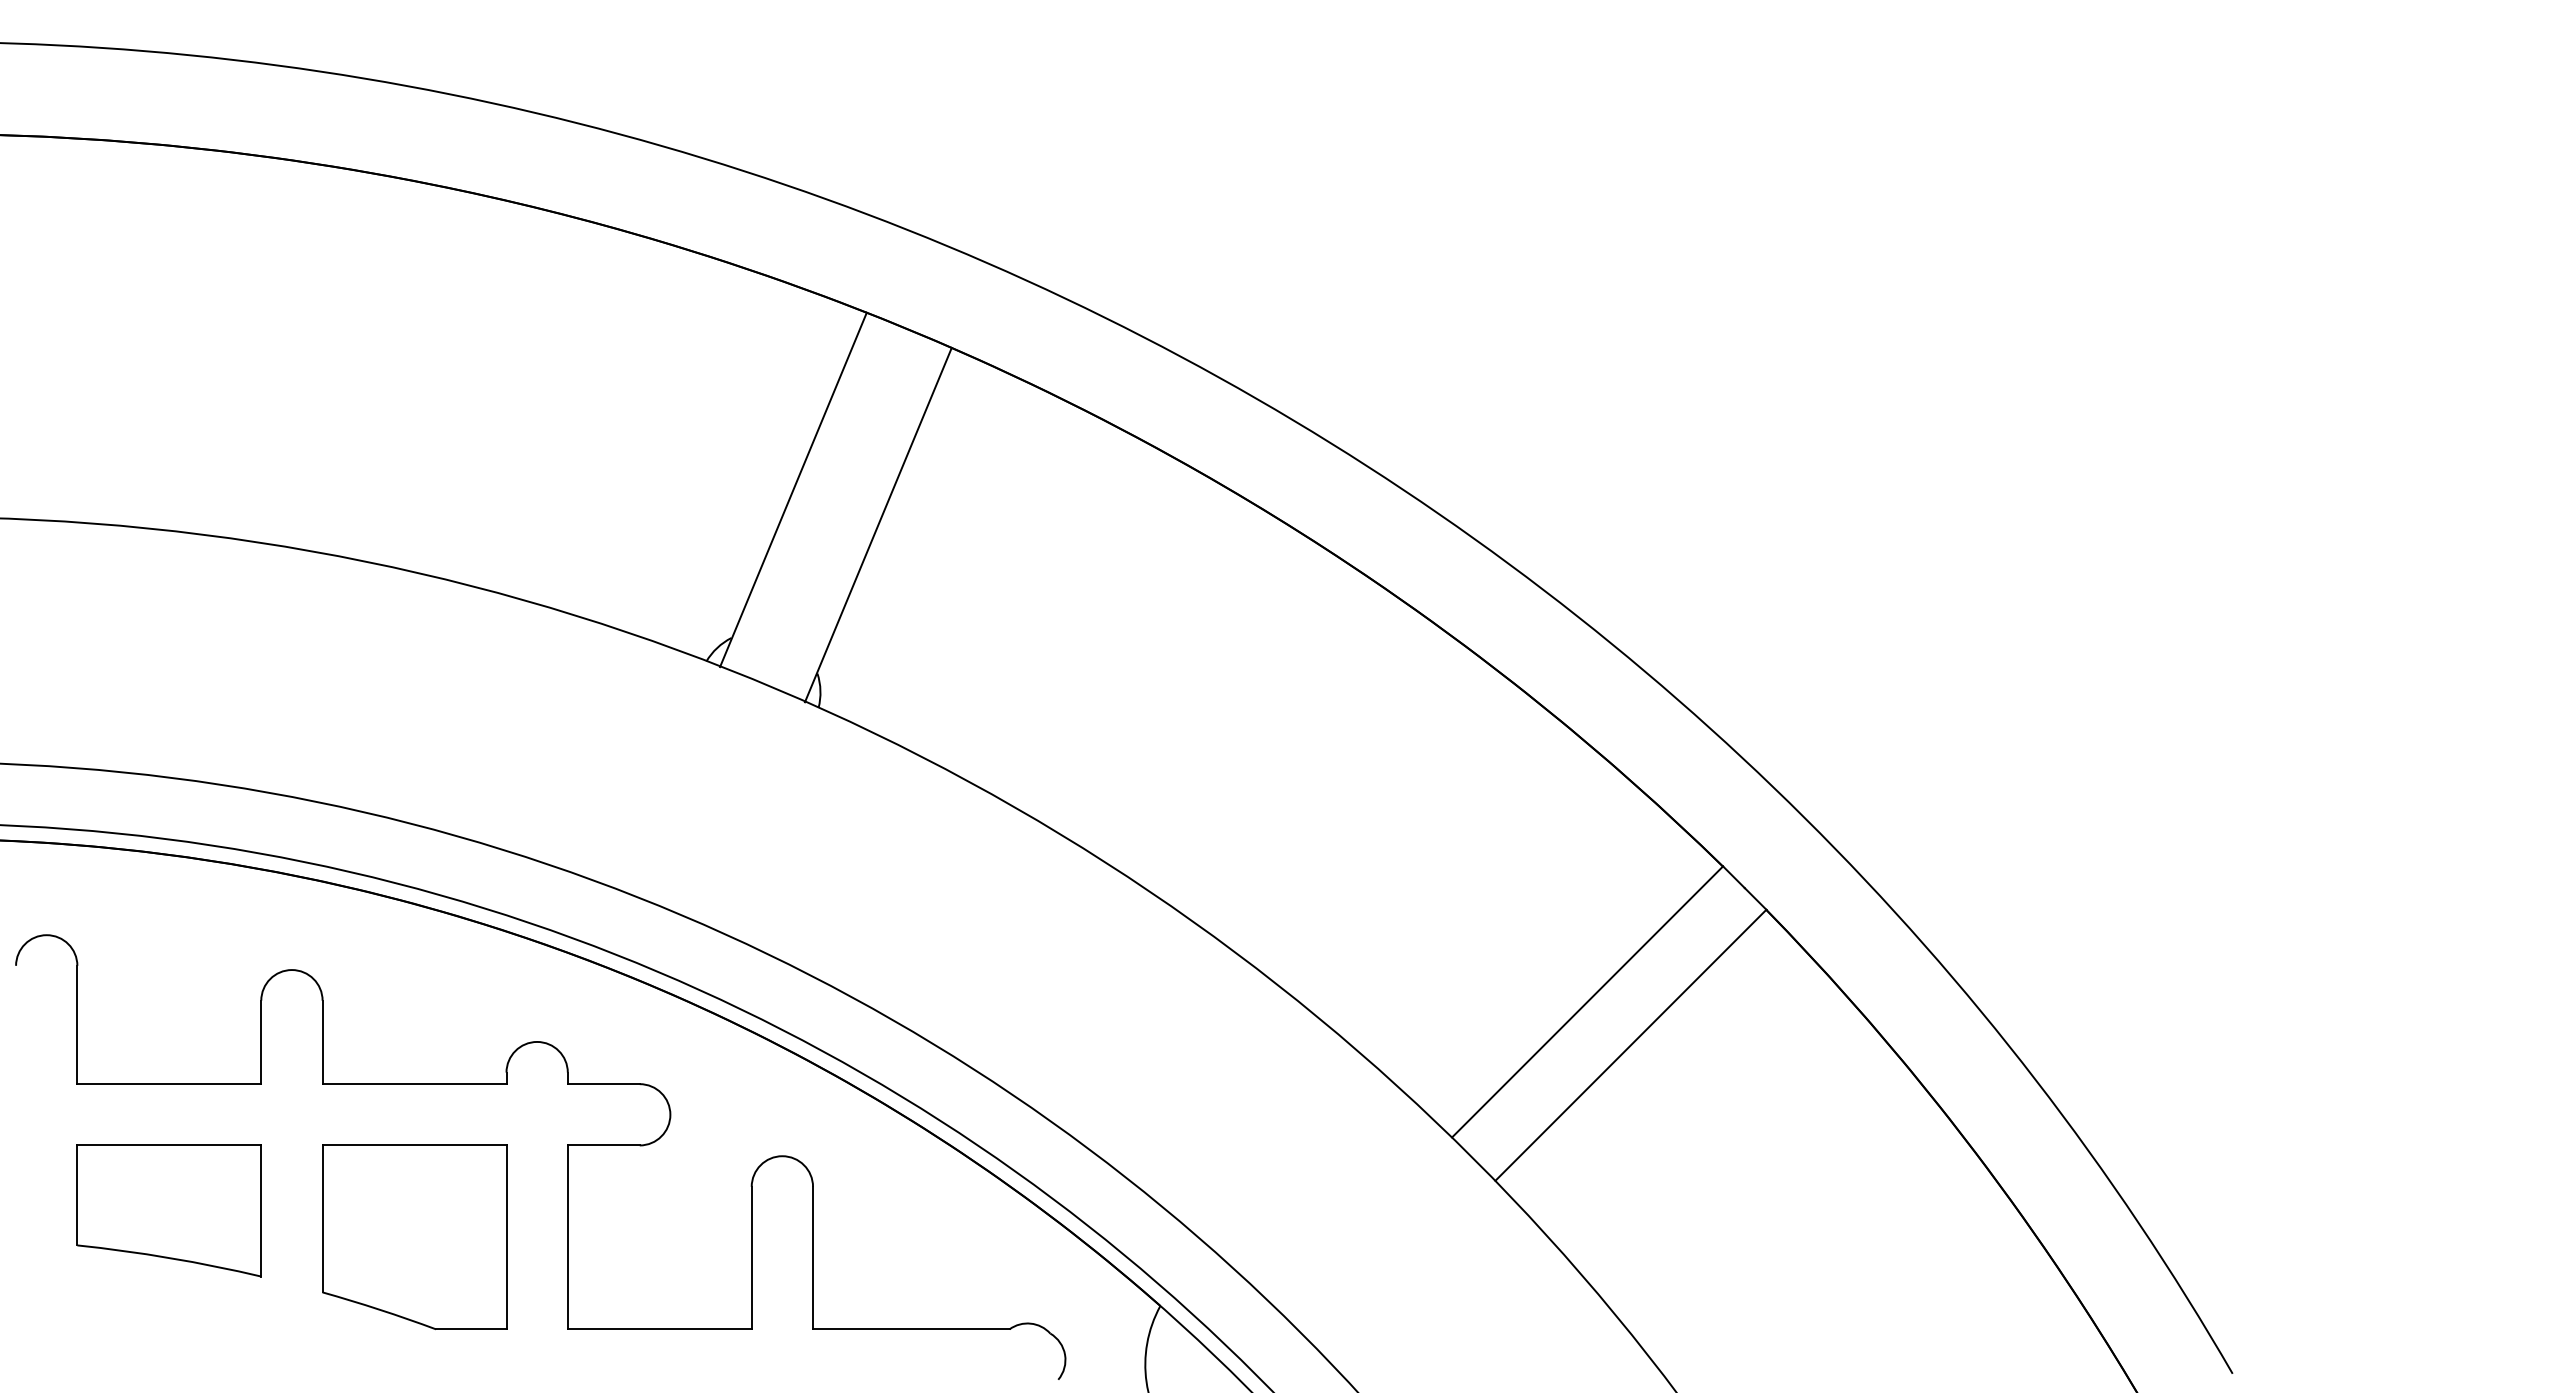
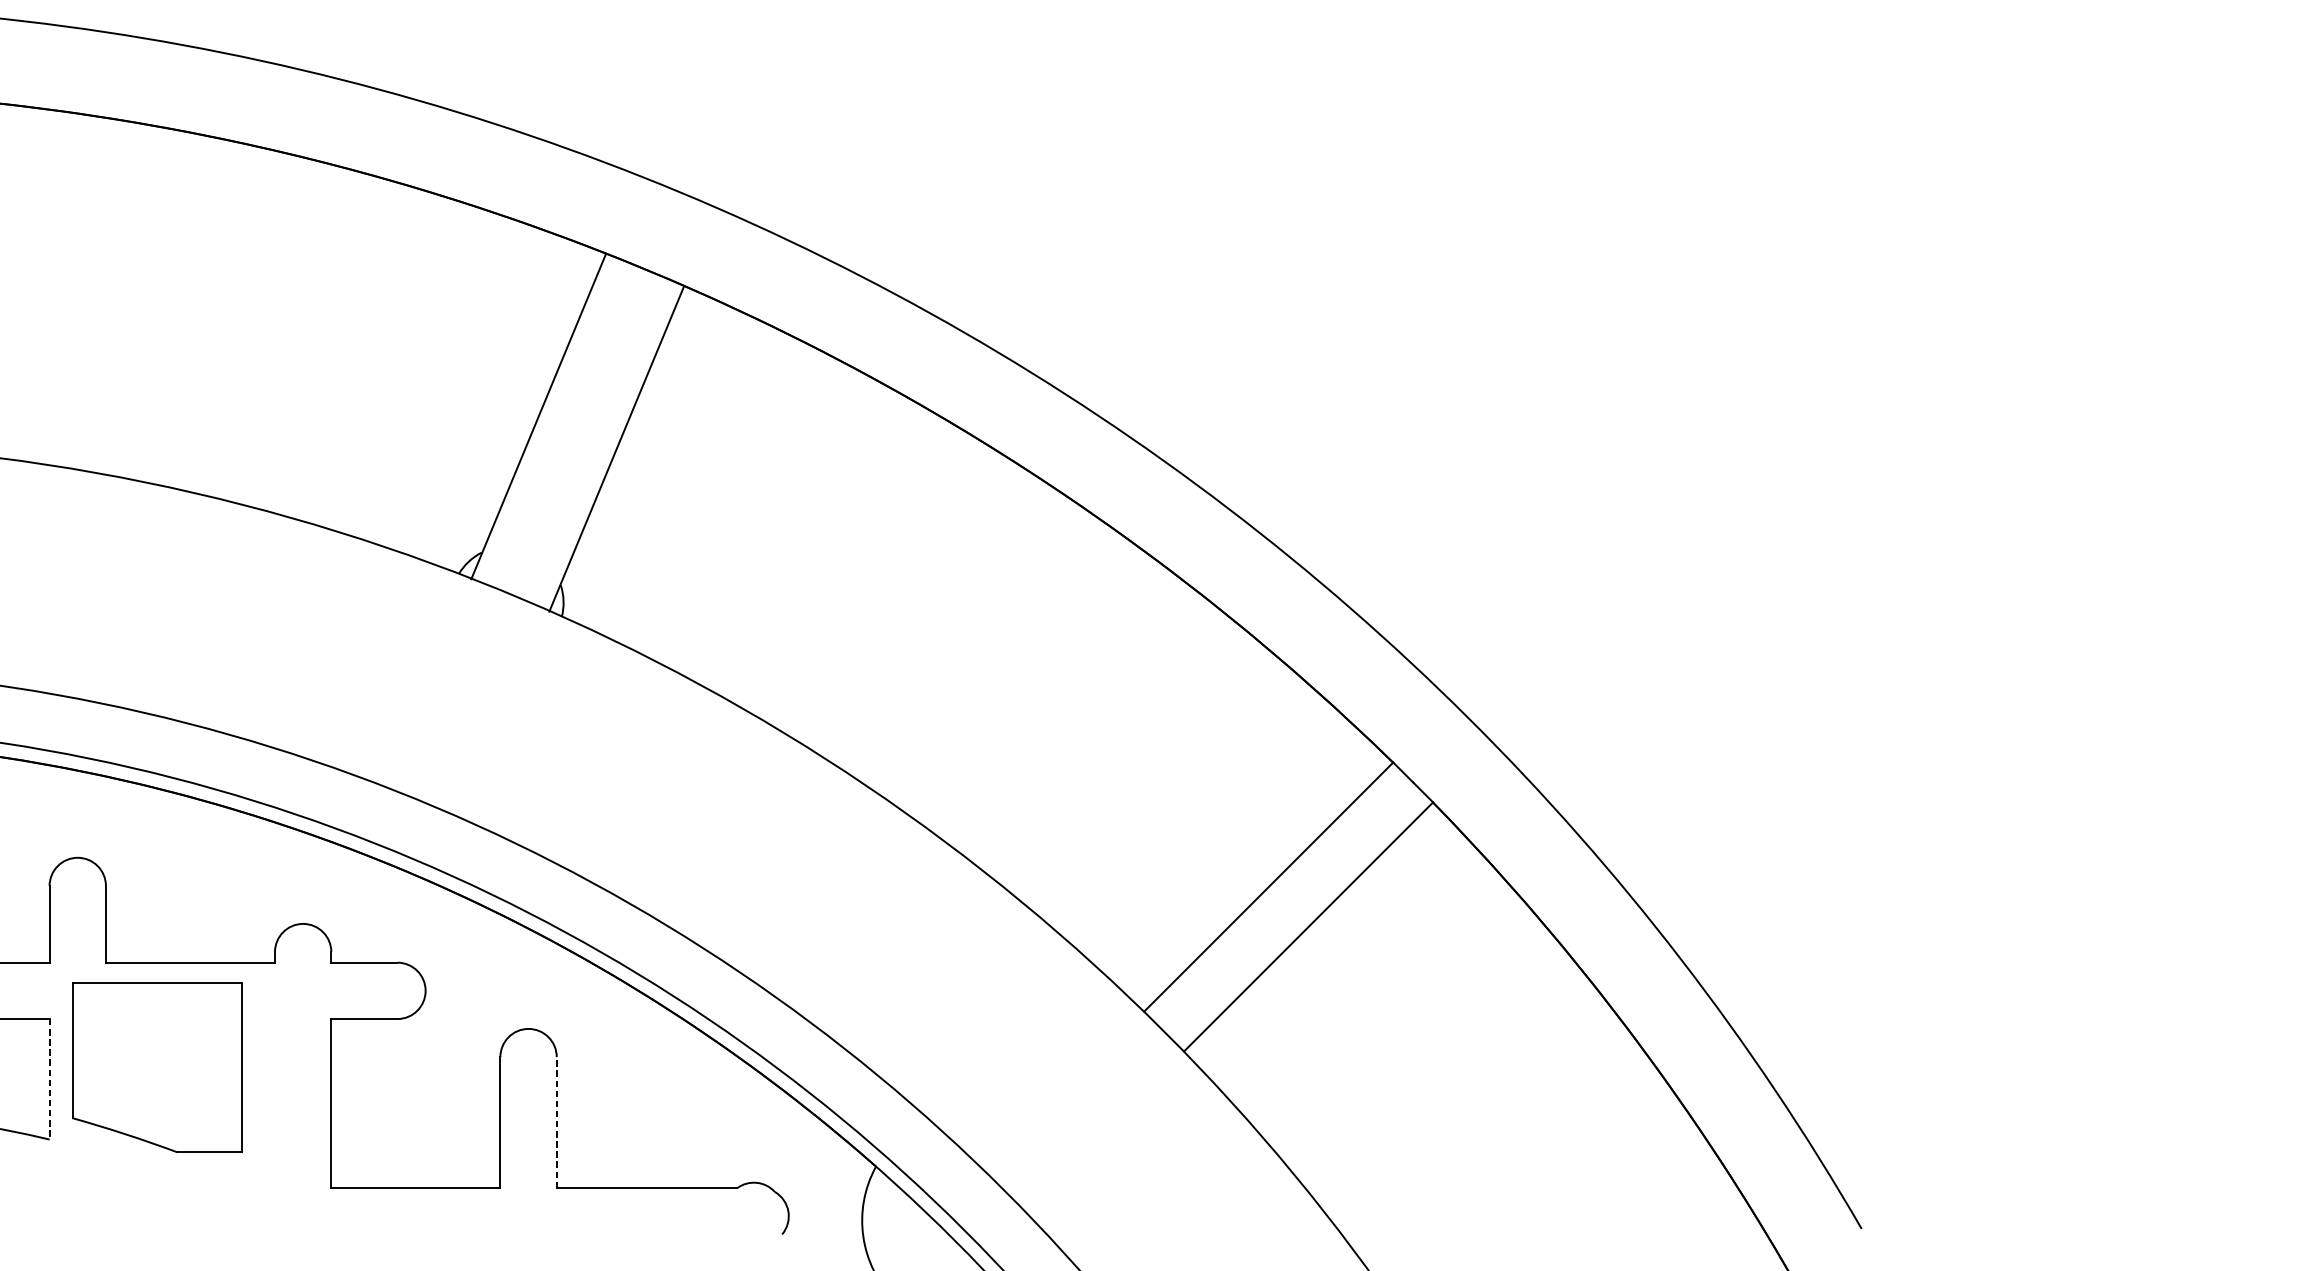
line: (261, 1211) -> (49, 1079), solid -> dashed
part: (414, 1236) -> (157, 1066), moved
line: (813, 1257) -> (557, 1122), solid -> dashed

